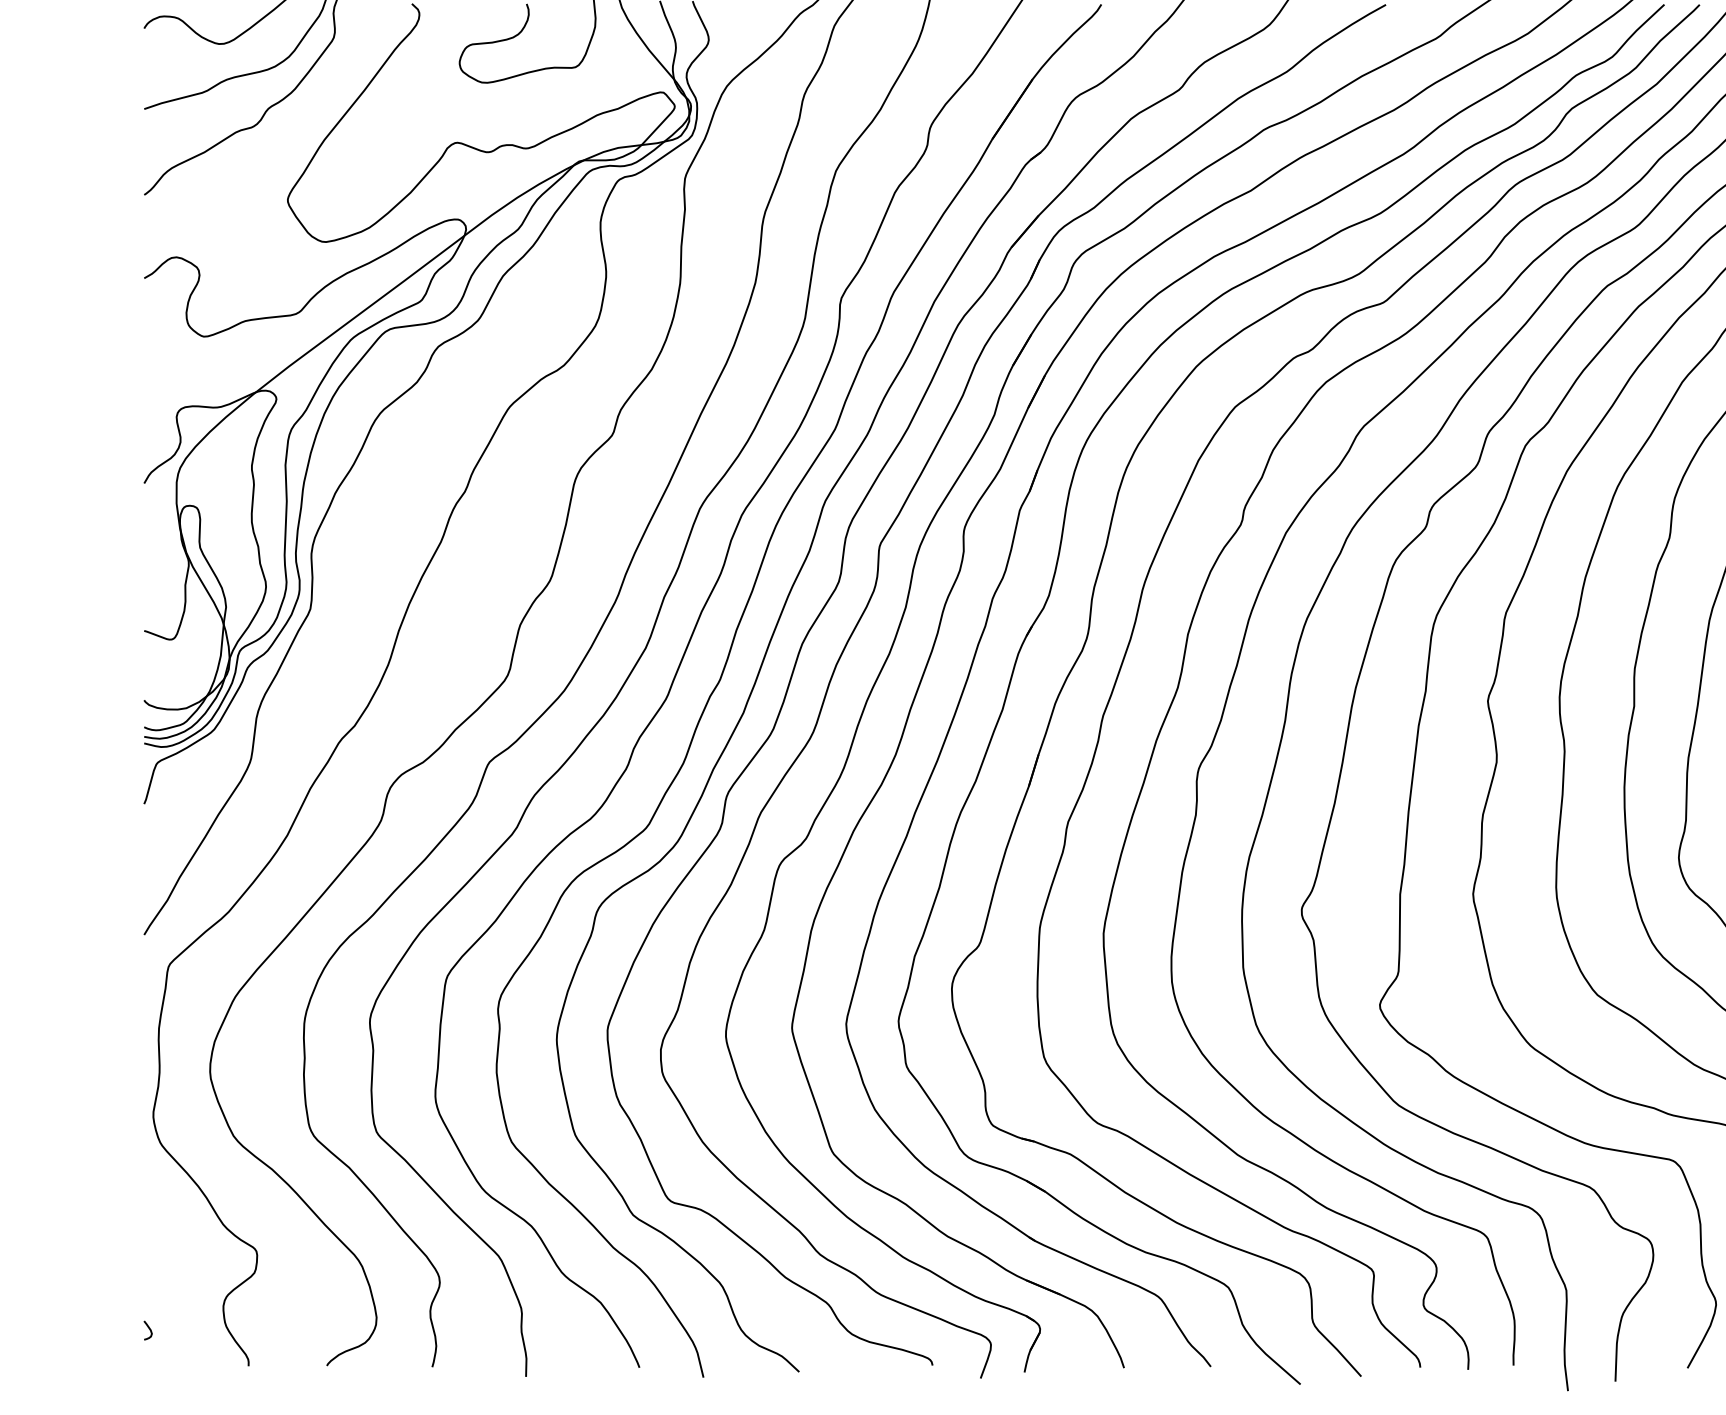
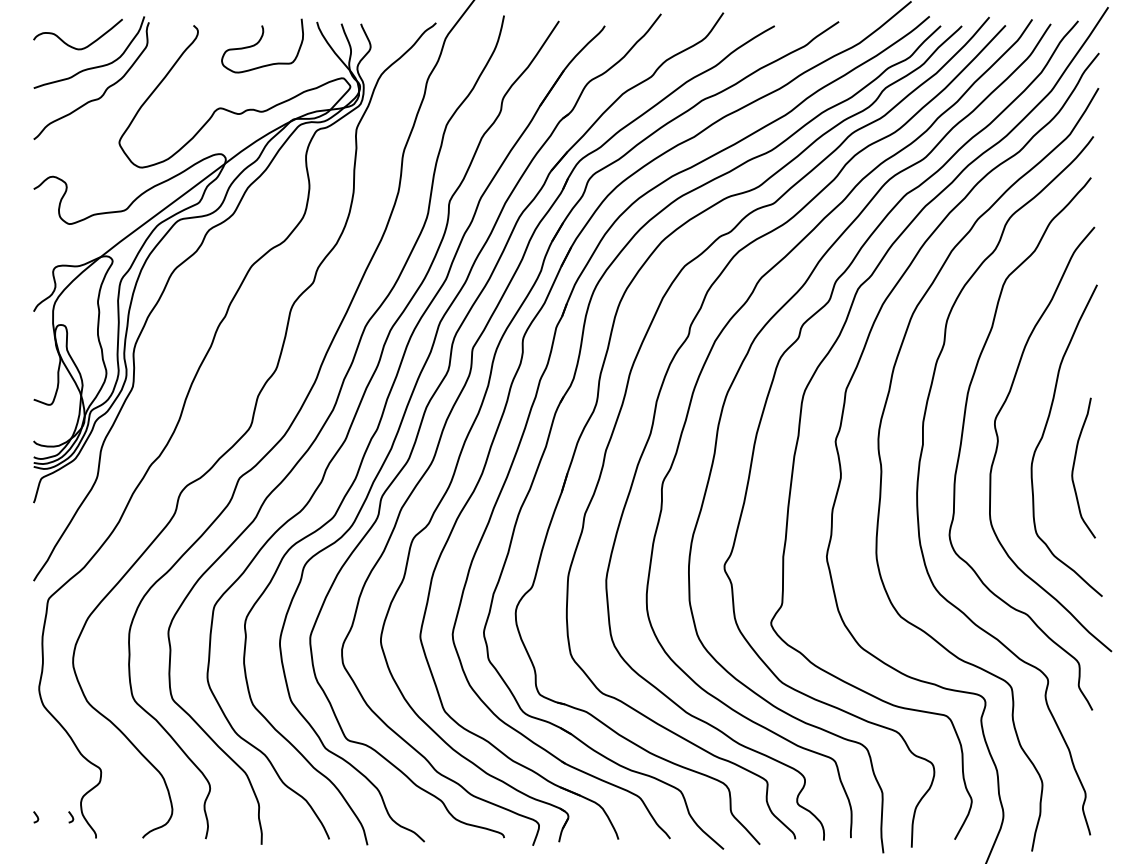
curve: (207, 1331) -> (71, 817), added

